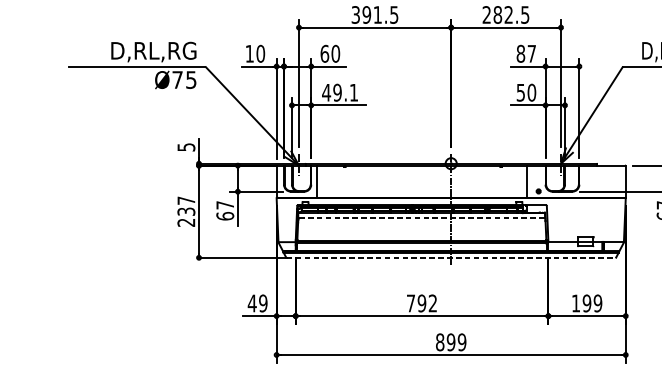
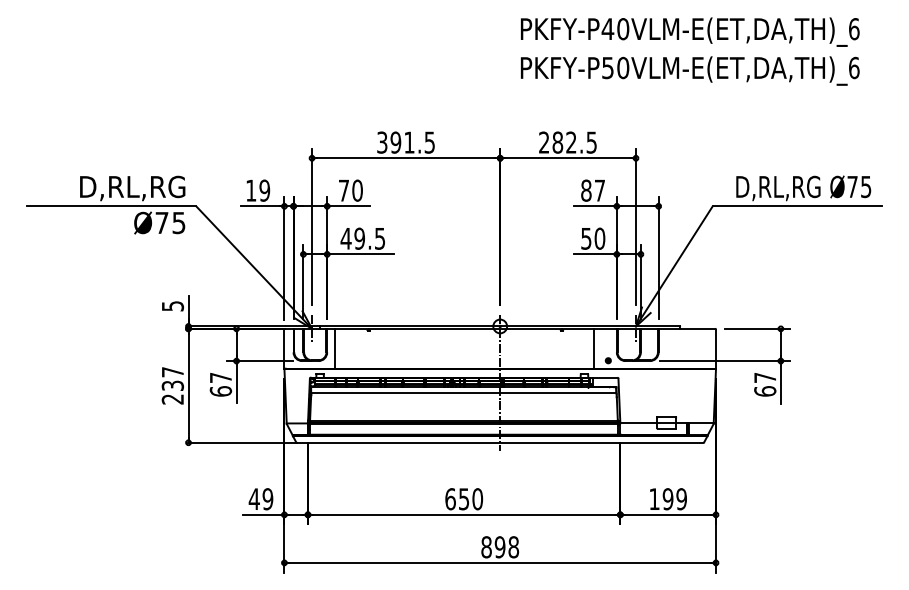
text: (260, 53) -> (264, 190), 10 -> 19
text: (324, 53) -> (343, 190), 60 -> 70
text: (353, 92) -> (379, 238), 49.1 -> 49.5
line: (422, 217) -> (464, 392), dashed -> solid
line: (451, 257) -> (500, 442), dashed -> solid
text: (422, 303) -> (464, 499), 792 -> 650
text: (461, 342) -> (513, 547), 899 -> 898

